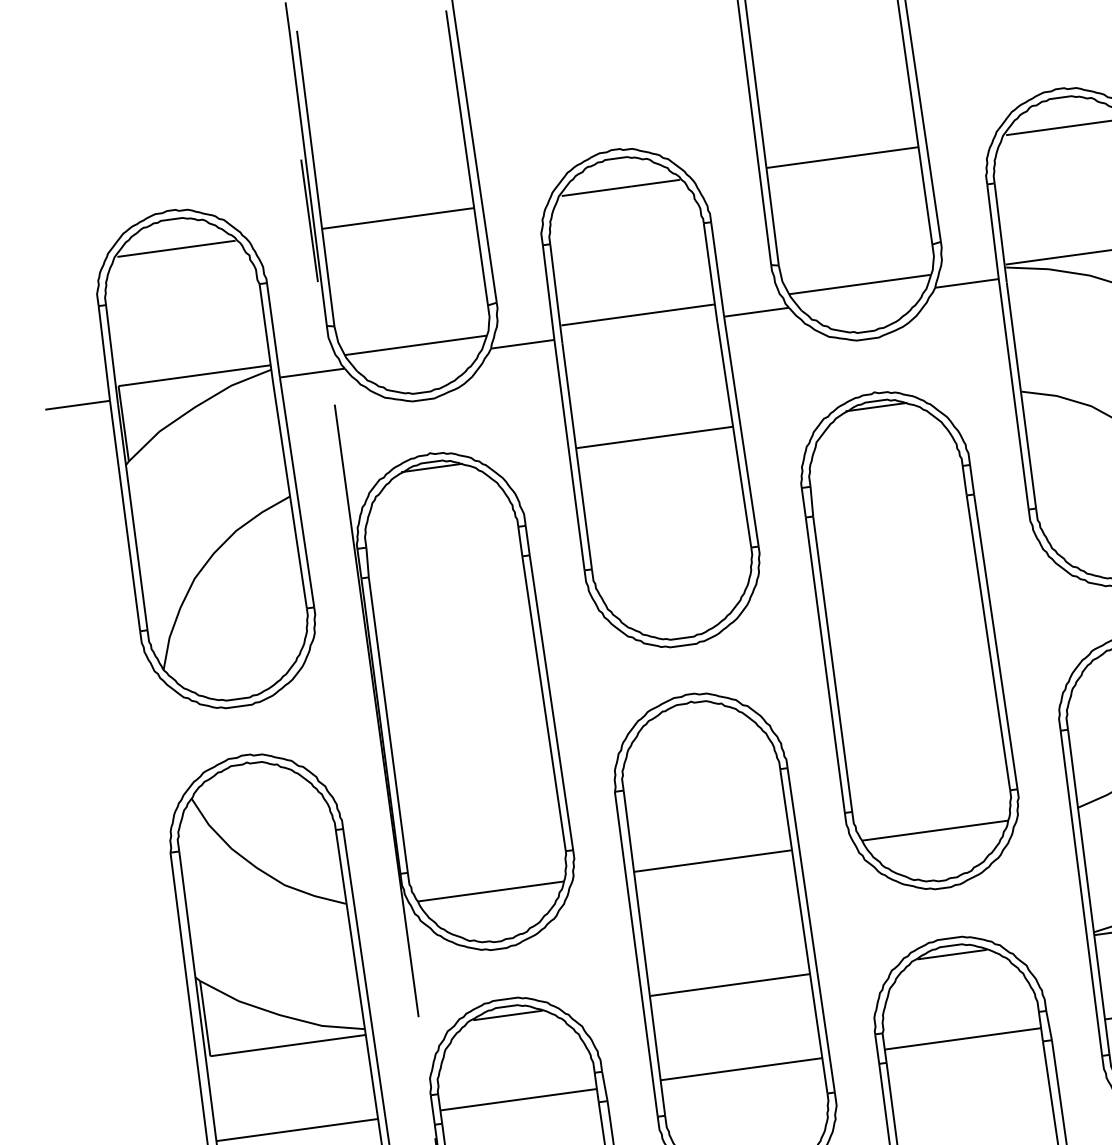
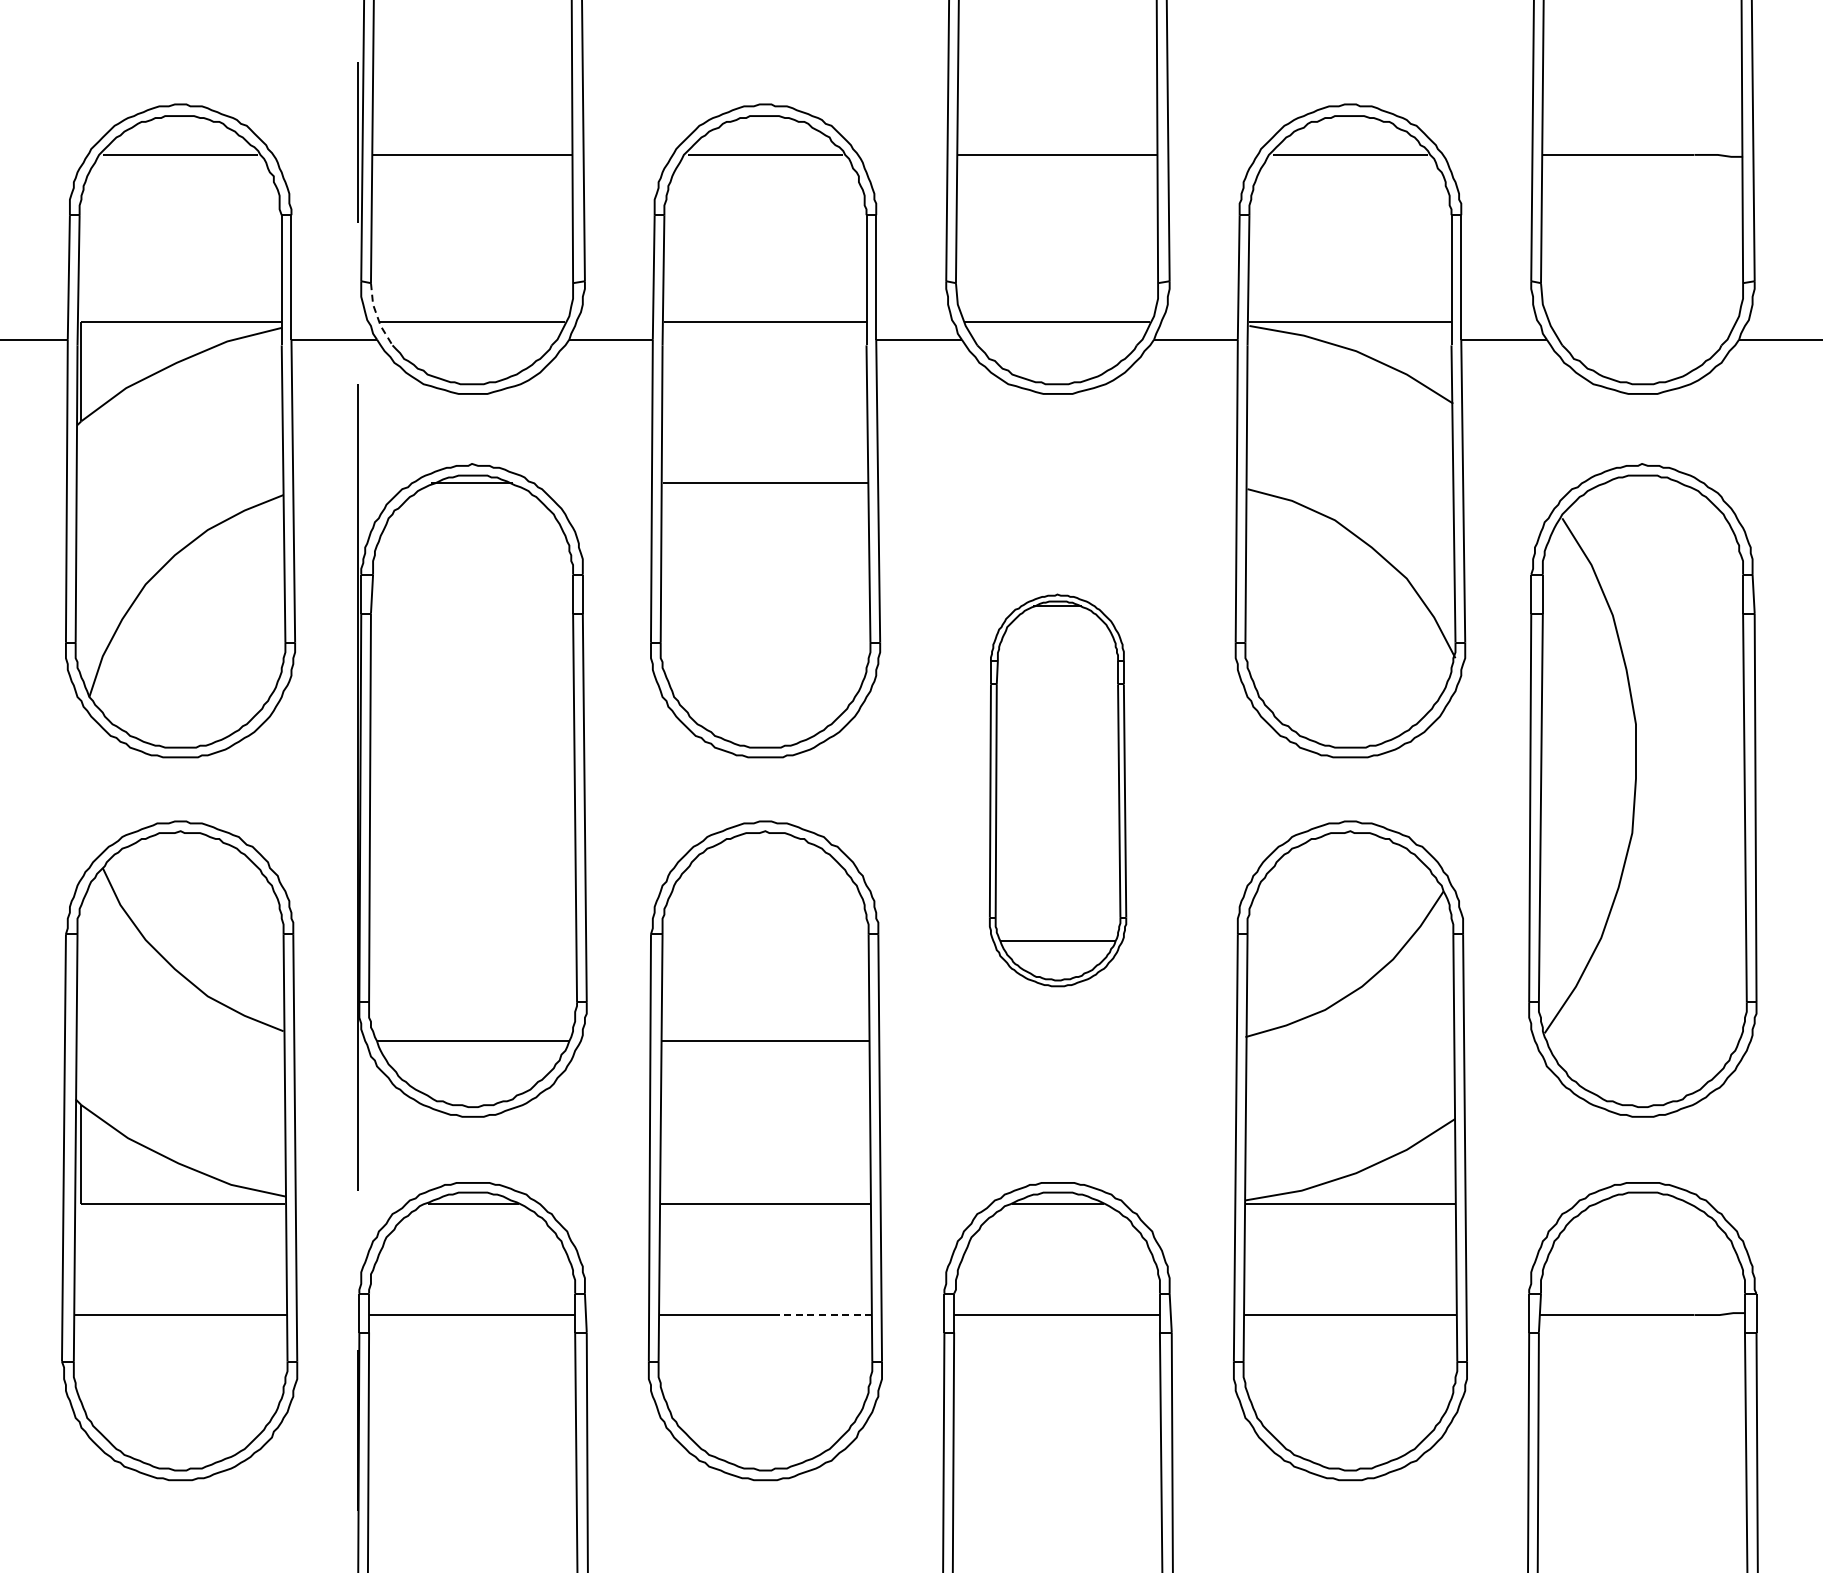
line: (342, 350) -> (377, 315), solid -> dashed
part: (908, 640) -> (1057, 790), size x0.6
line: (787, 1063) -> (825, 1315), solid -> dashed

